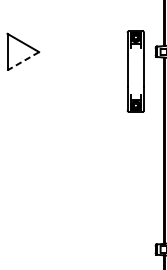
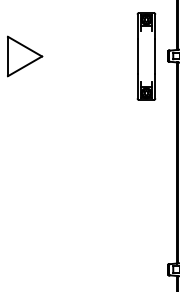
line: (23, 61) -> (25, 66), dashed -> solid
part: (135, 71) -> (146, 56), moved

